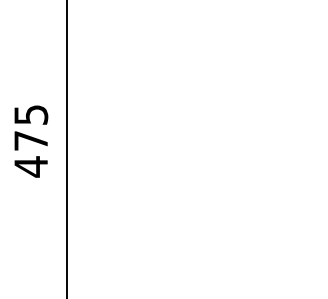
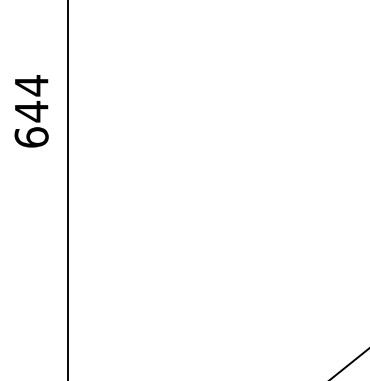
text: (31, 140) -> (31, 111), 475 -> 644

